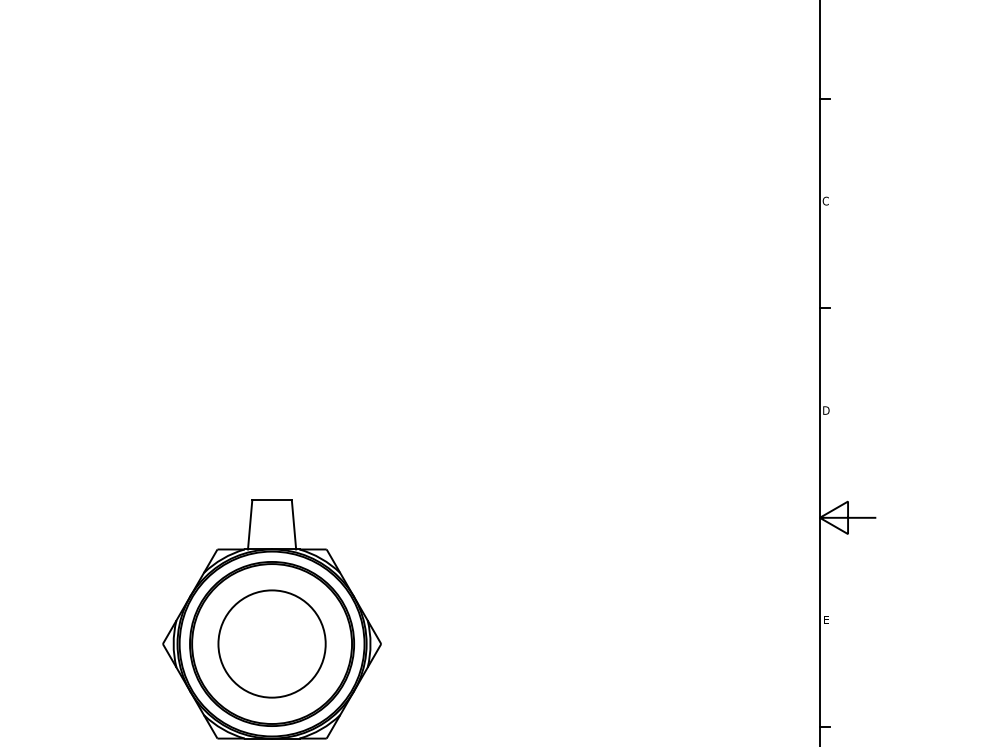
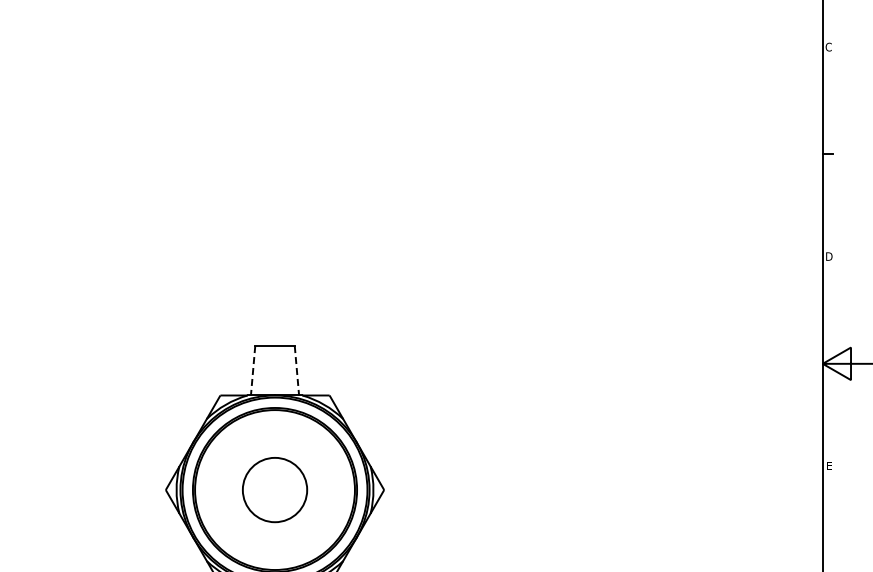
line: (250, 524) -> (253, 370), solid -> dashed
line: (294, 524) -> (297, 370), solid -> dashed
circle: (271, 643) -> (274, 489), size x0.6

